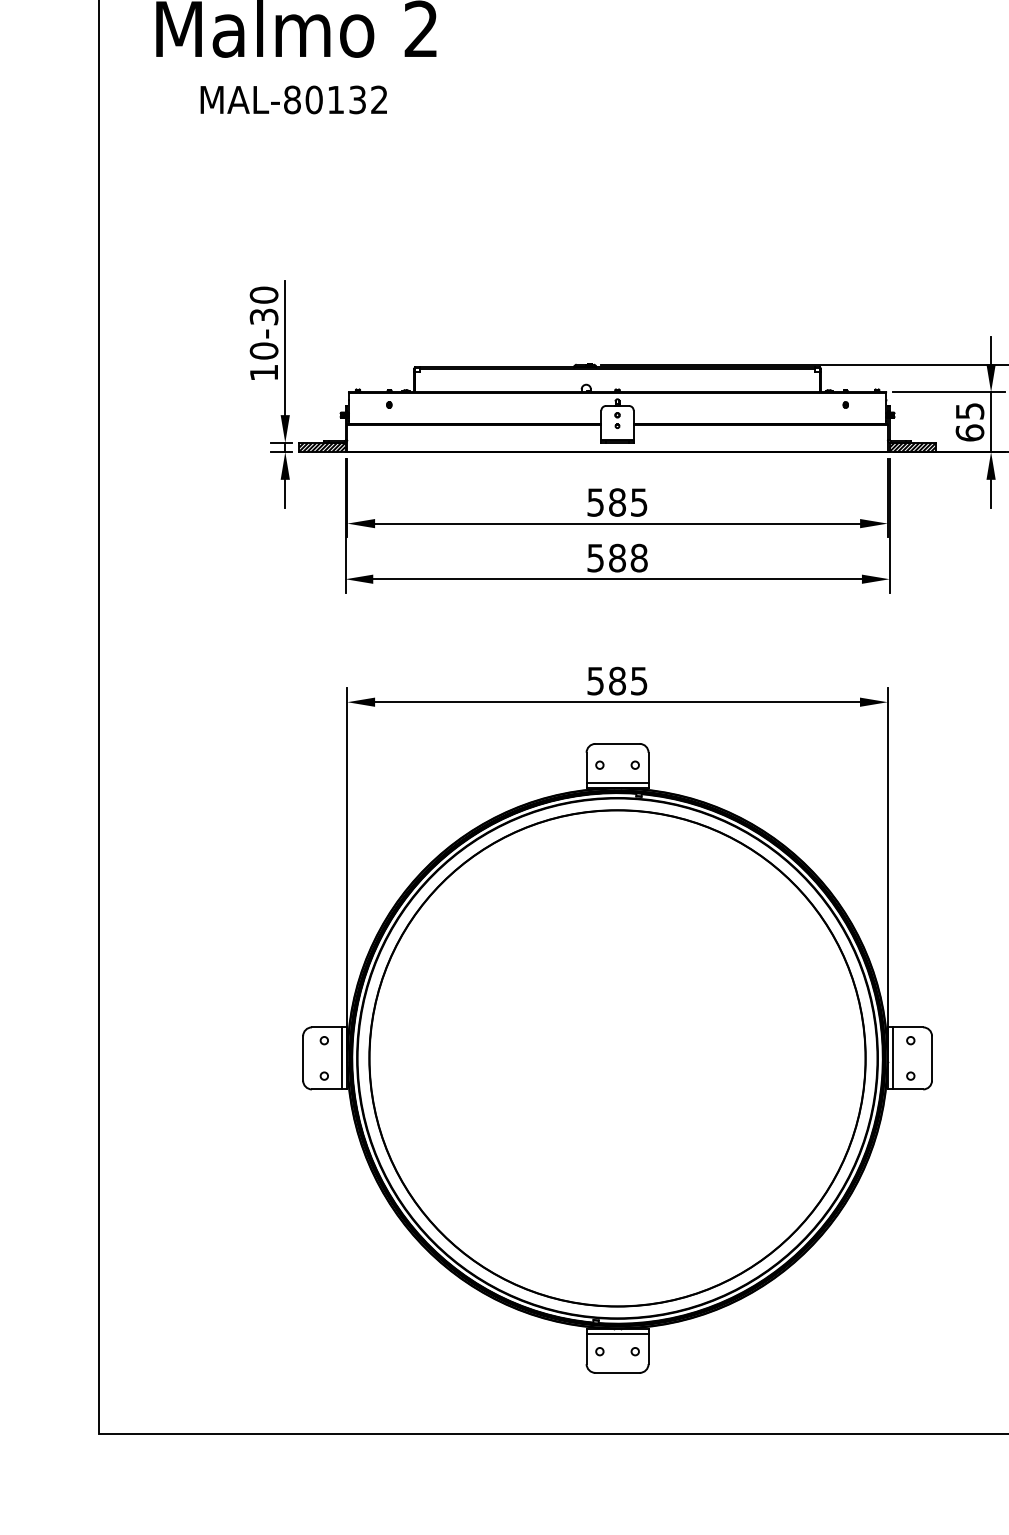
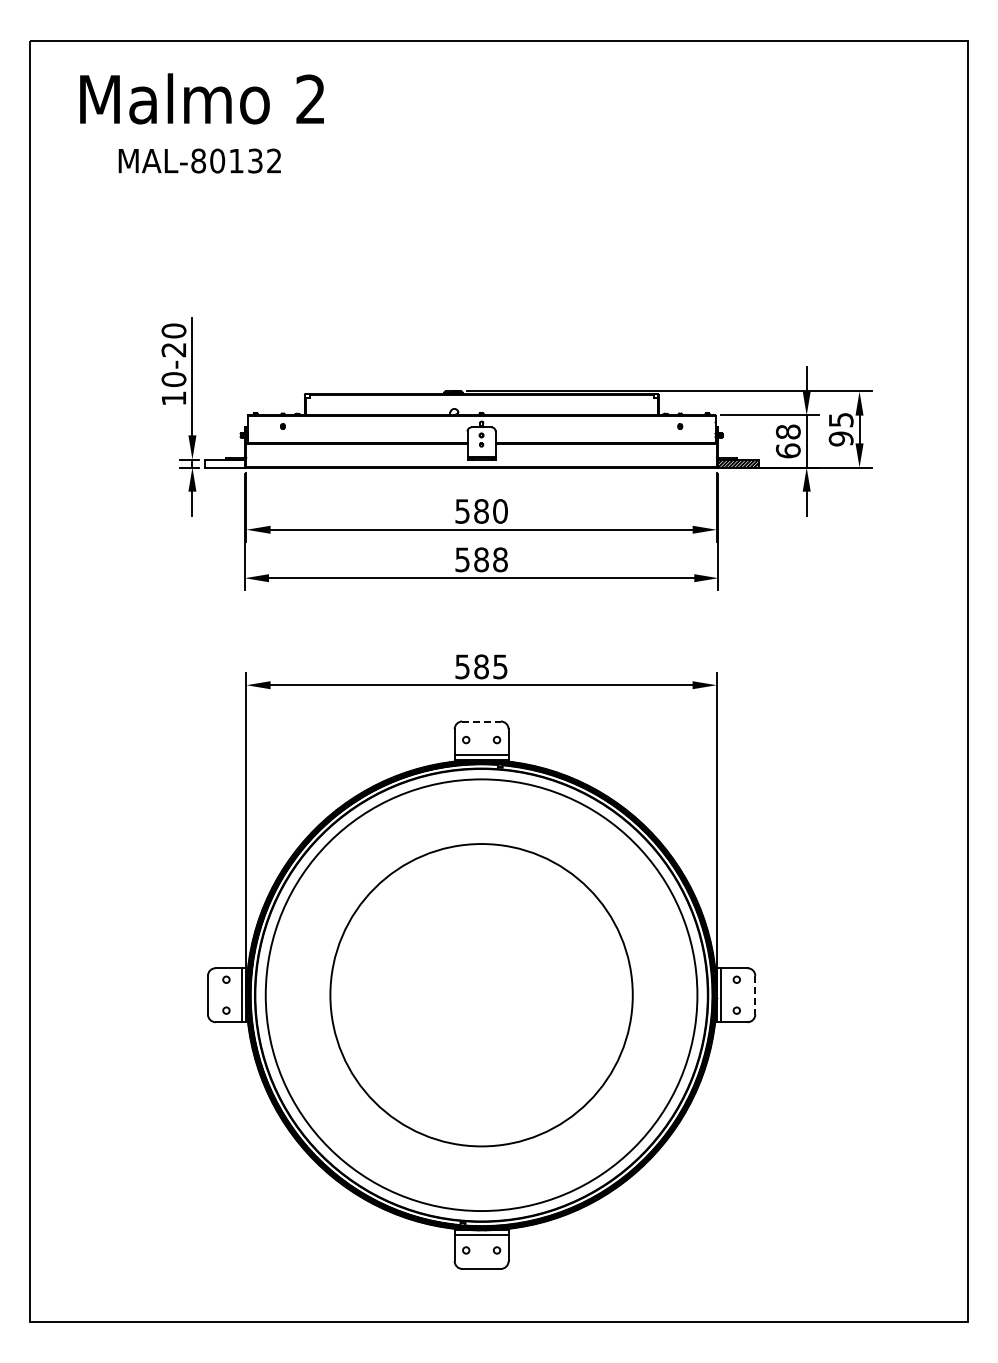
text: (263, 316) -> (173, 349), 10-30 -> 10-20
text: (970, 410) -> (788, 431), 65 -> 68
hatch: (322, 447) -> (224, 463), removed
text: (639, 502) -> (500, 511), 585 -> 580
line: (618, 743) -> (482, 721), solid -> dashed
circle: (617, 1058) -> (481, 995), size x0.7
line: (932, 1058) -> (755, 995), solid -> dashed

